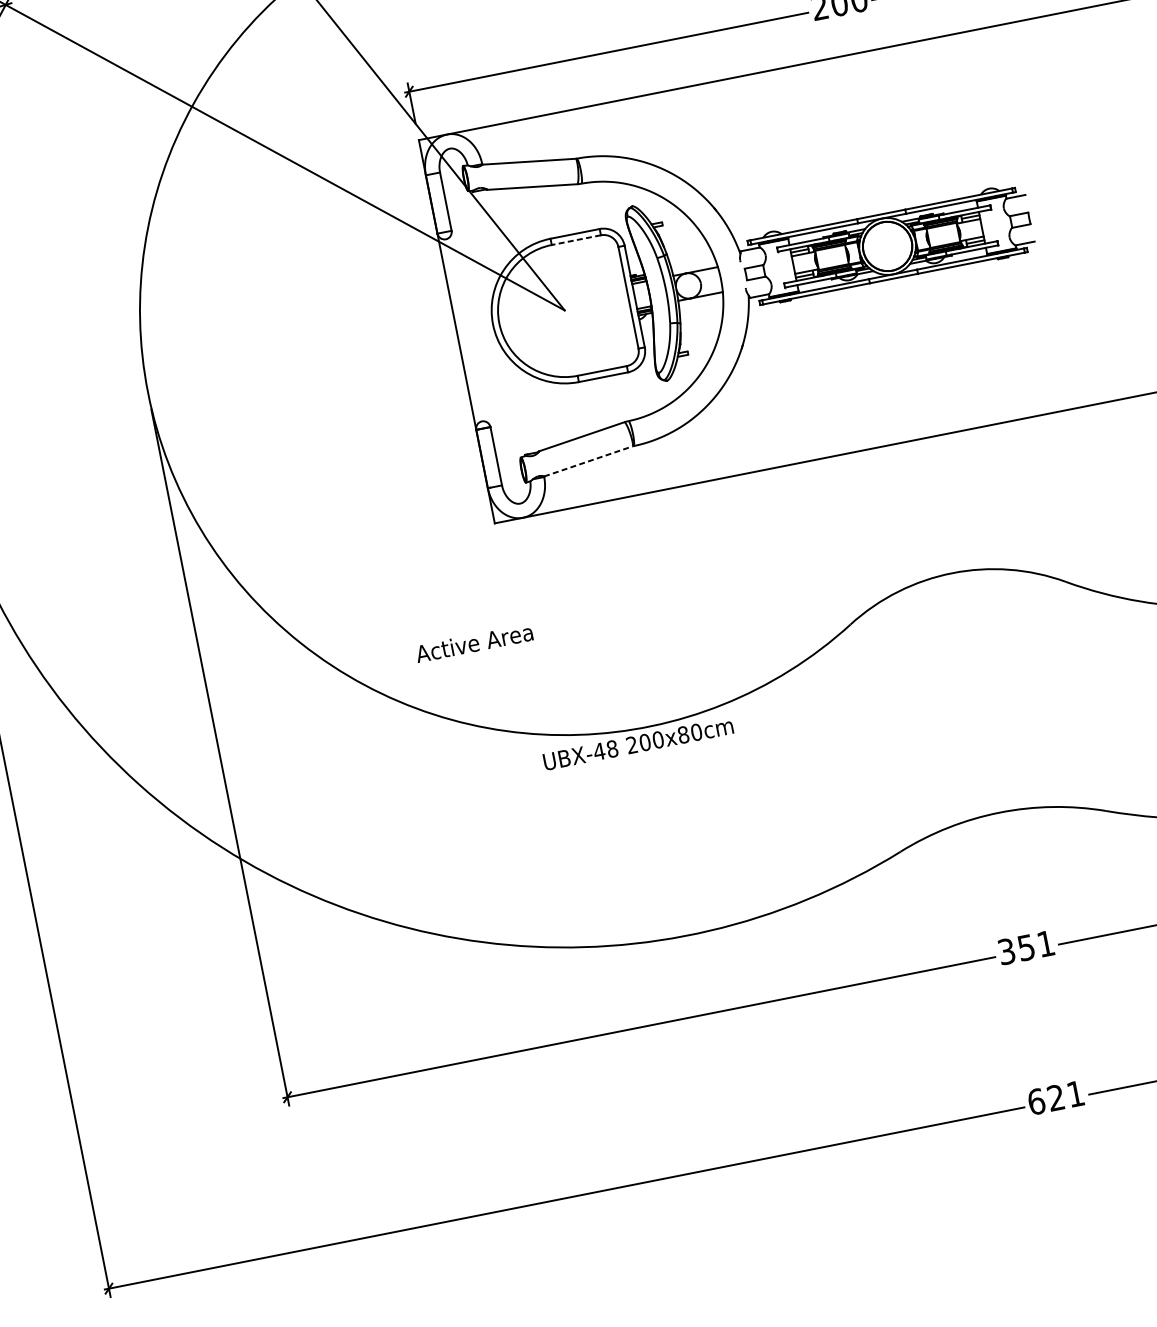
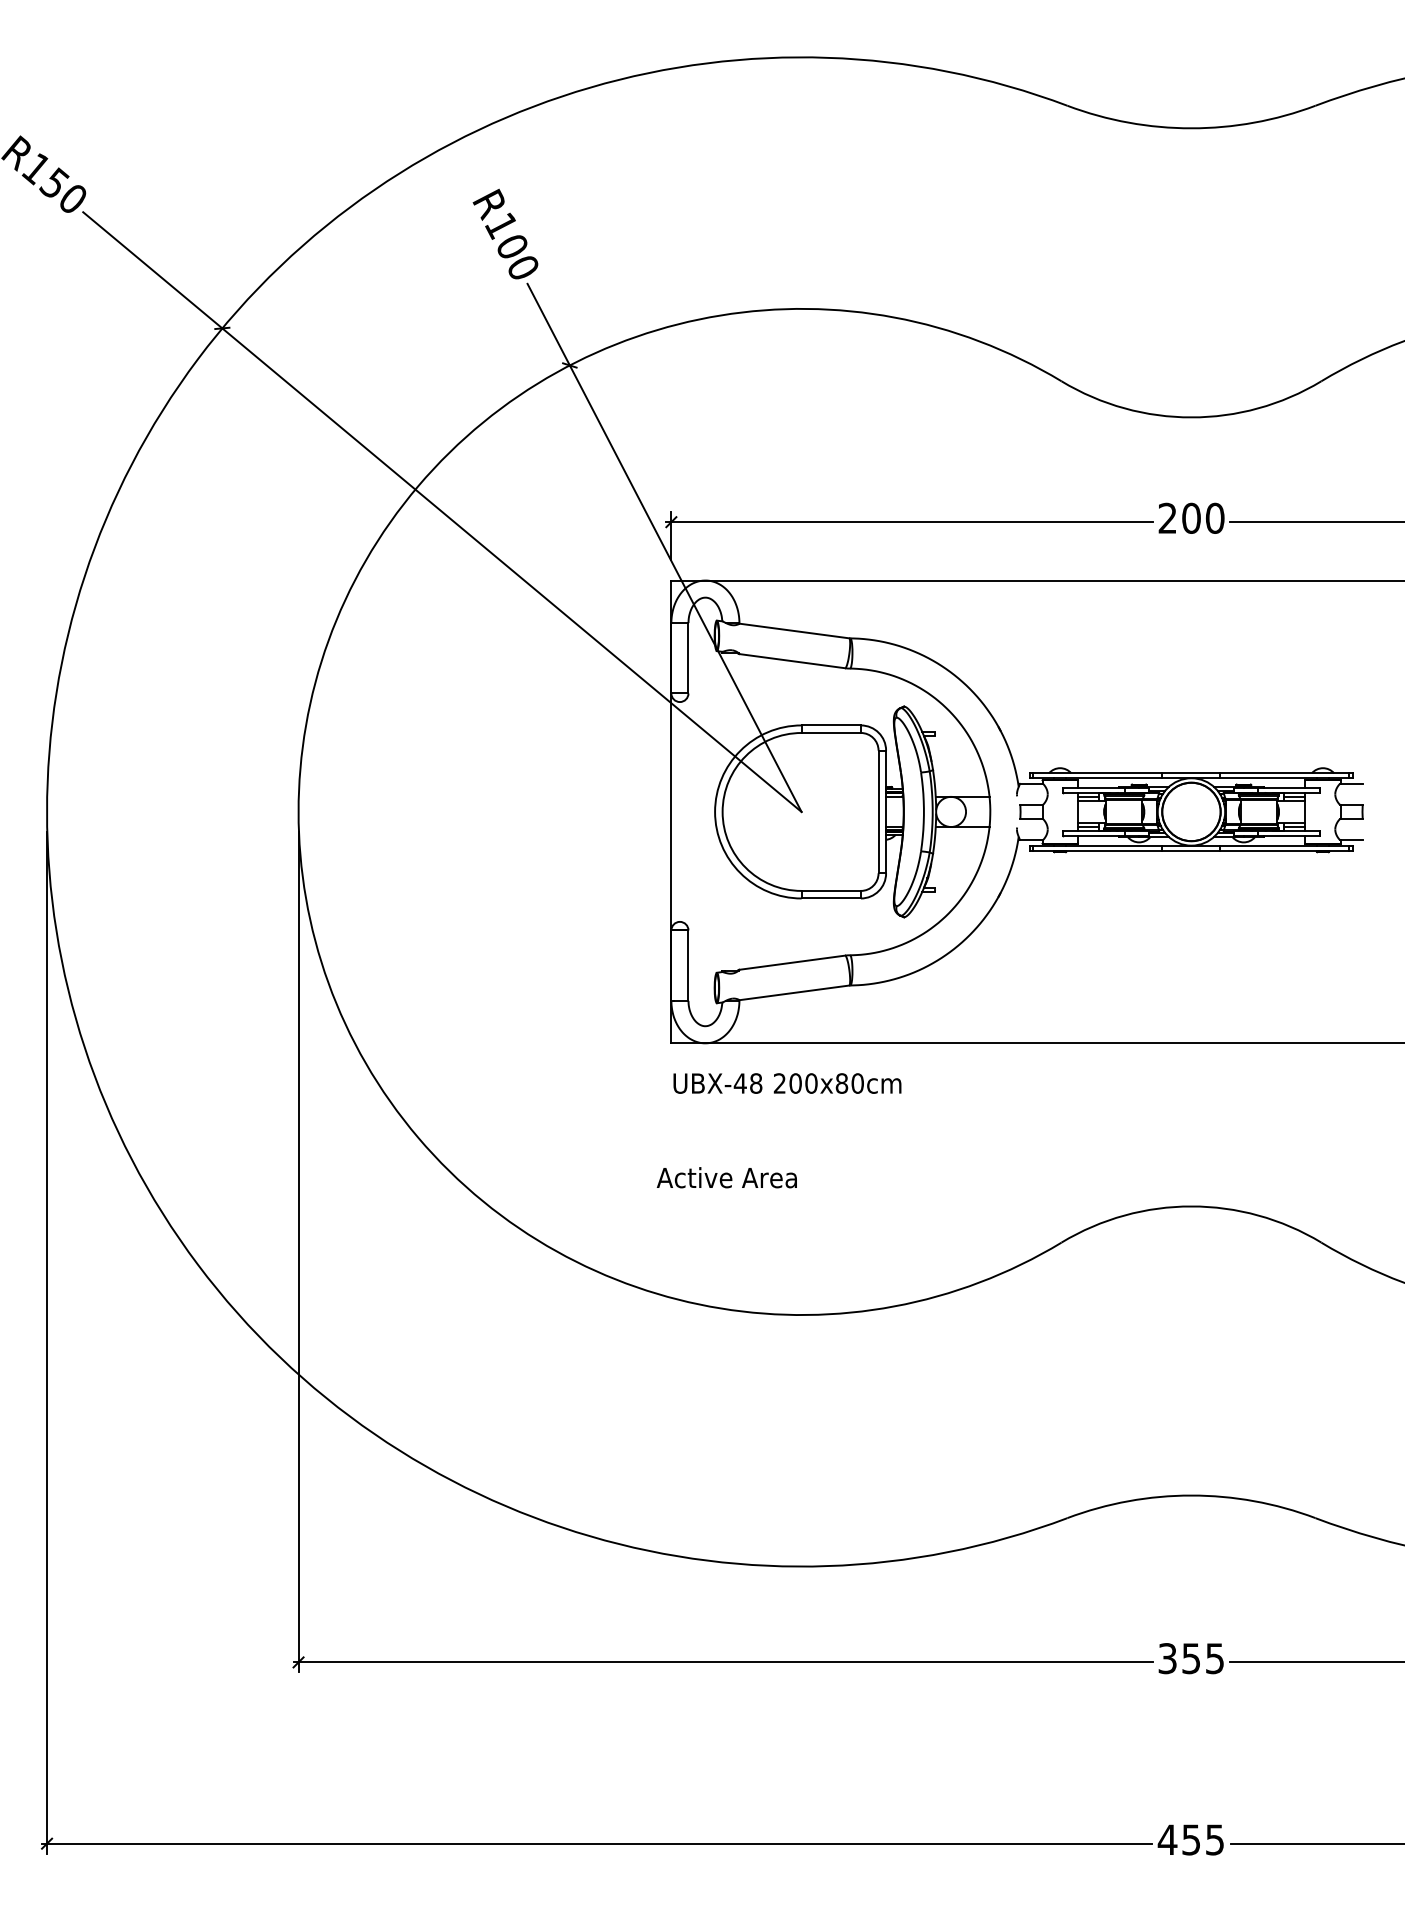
line: (576, 239) -> (831, 732), dashed -> solid
line: (588, 461) -> (794, 992), dashed -> solid
text: (473, 643) -> (726, 1177), moved
text: (638, 743) -> (787, 1083), moved
text: (1045, 943) -> (1214, 1658), 351 -> 355
text: (1055, 1097) -> (1190, 1839), 621 -> 455

